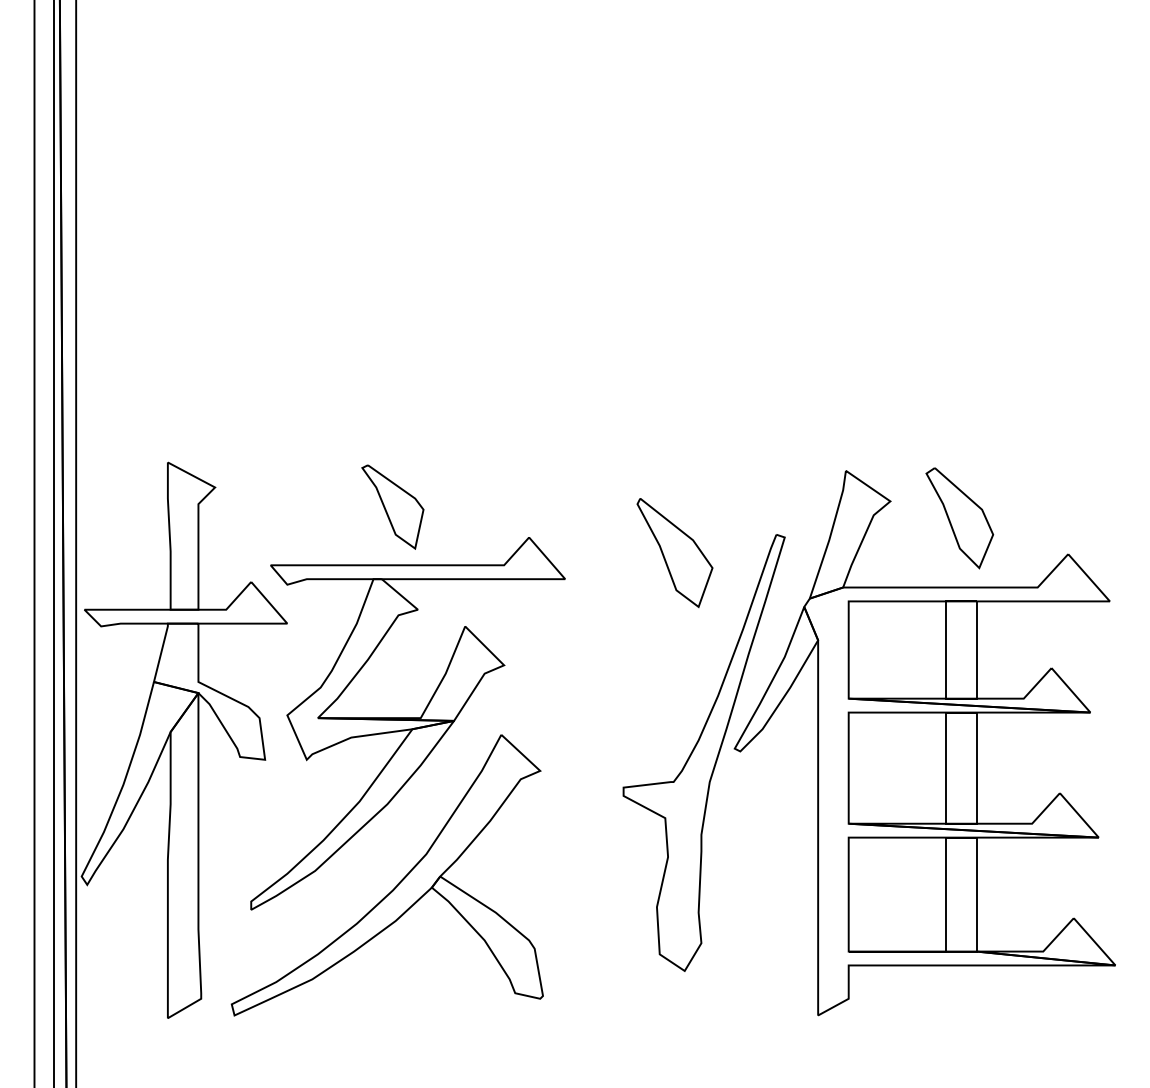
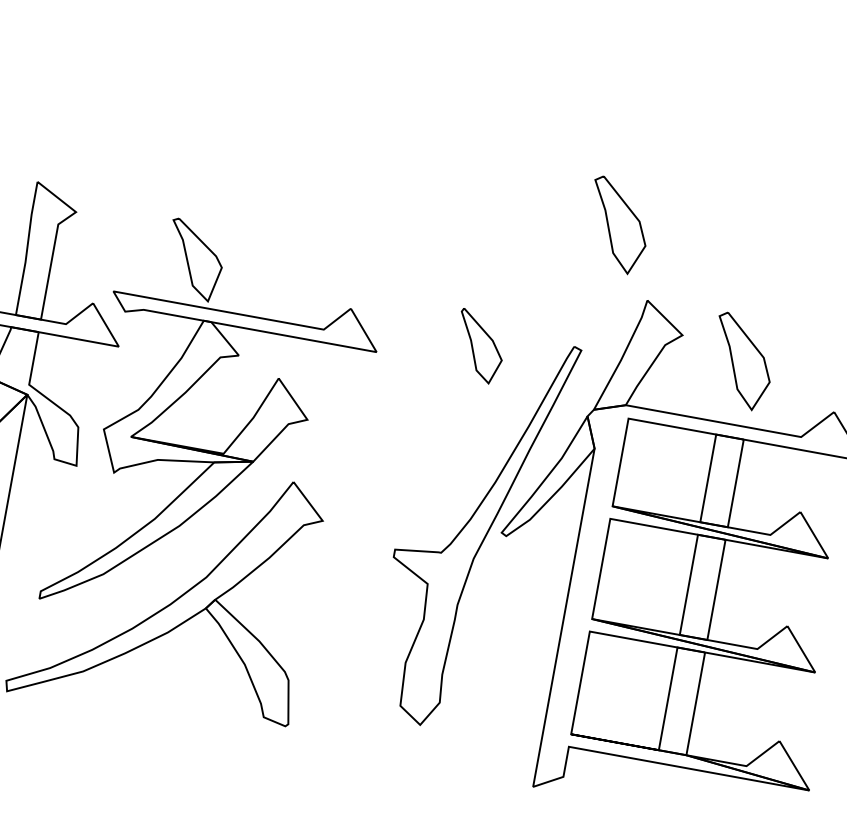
part: (799, 396) -> (617, 225), added
part: (392, 506) -> (194, 259), moved
part: (674, 553) -> (479, 346), size x0.7

